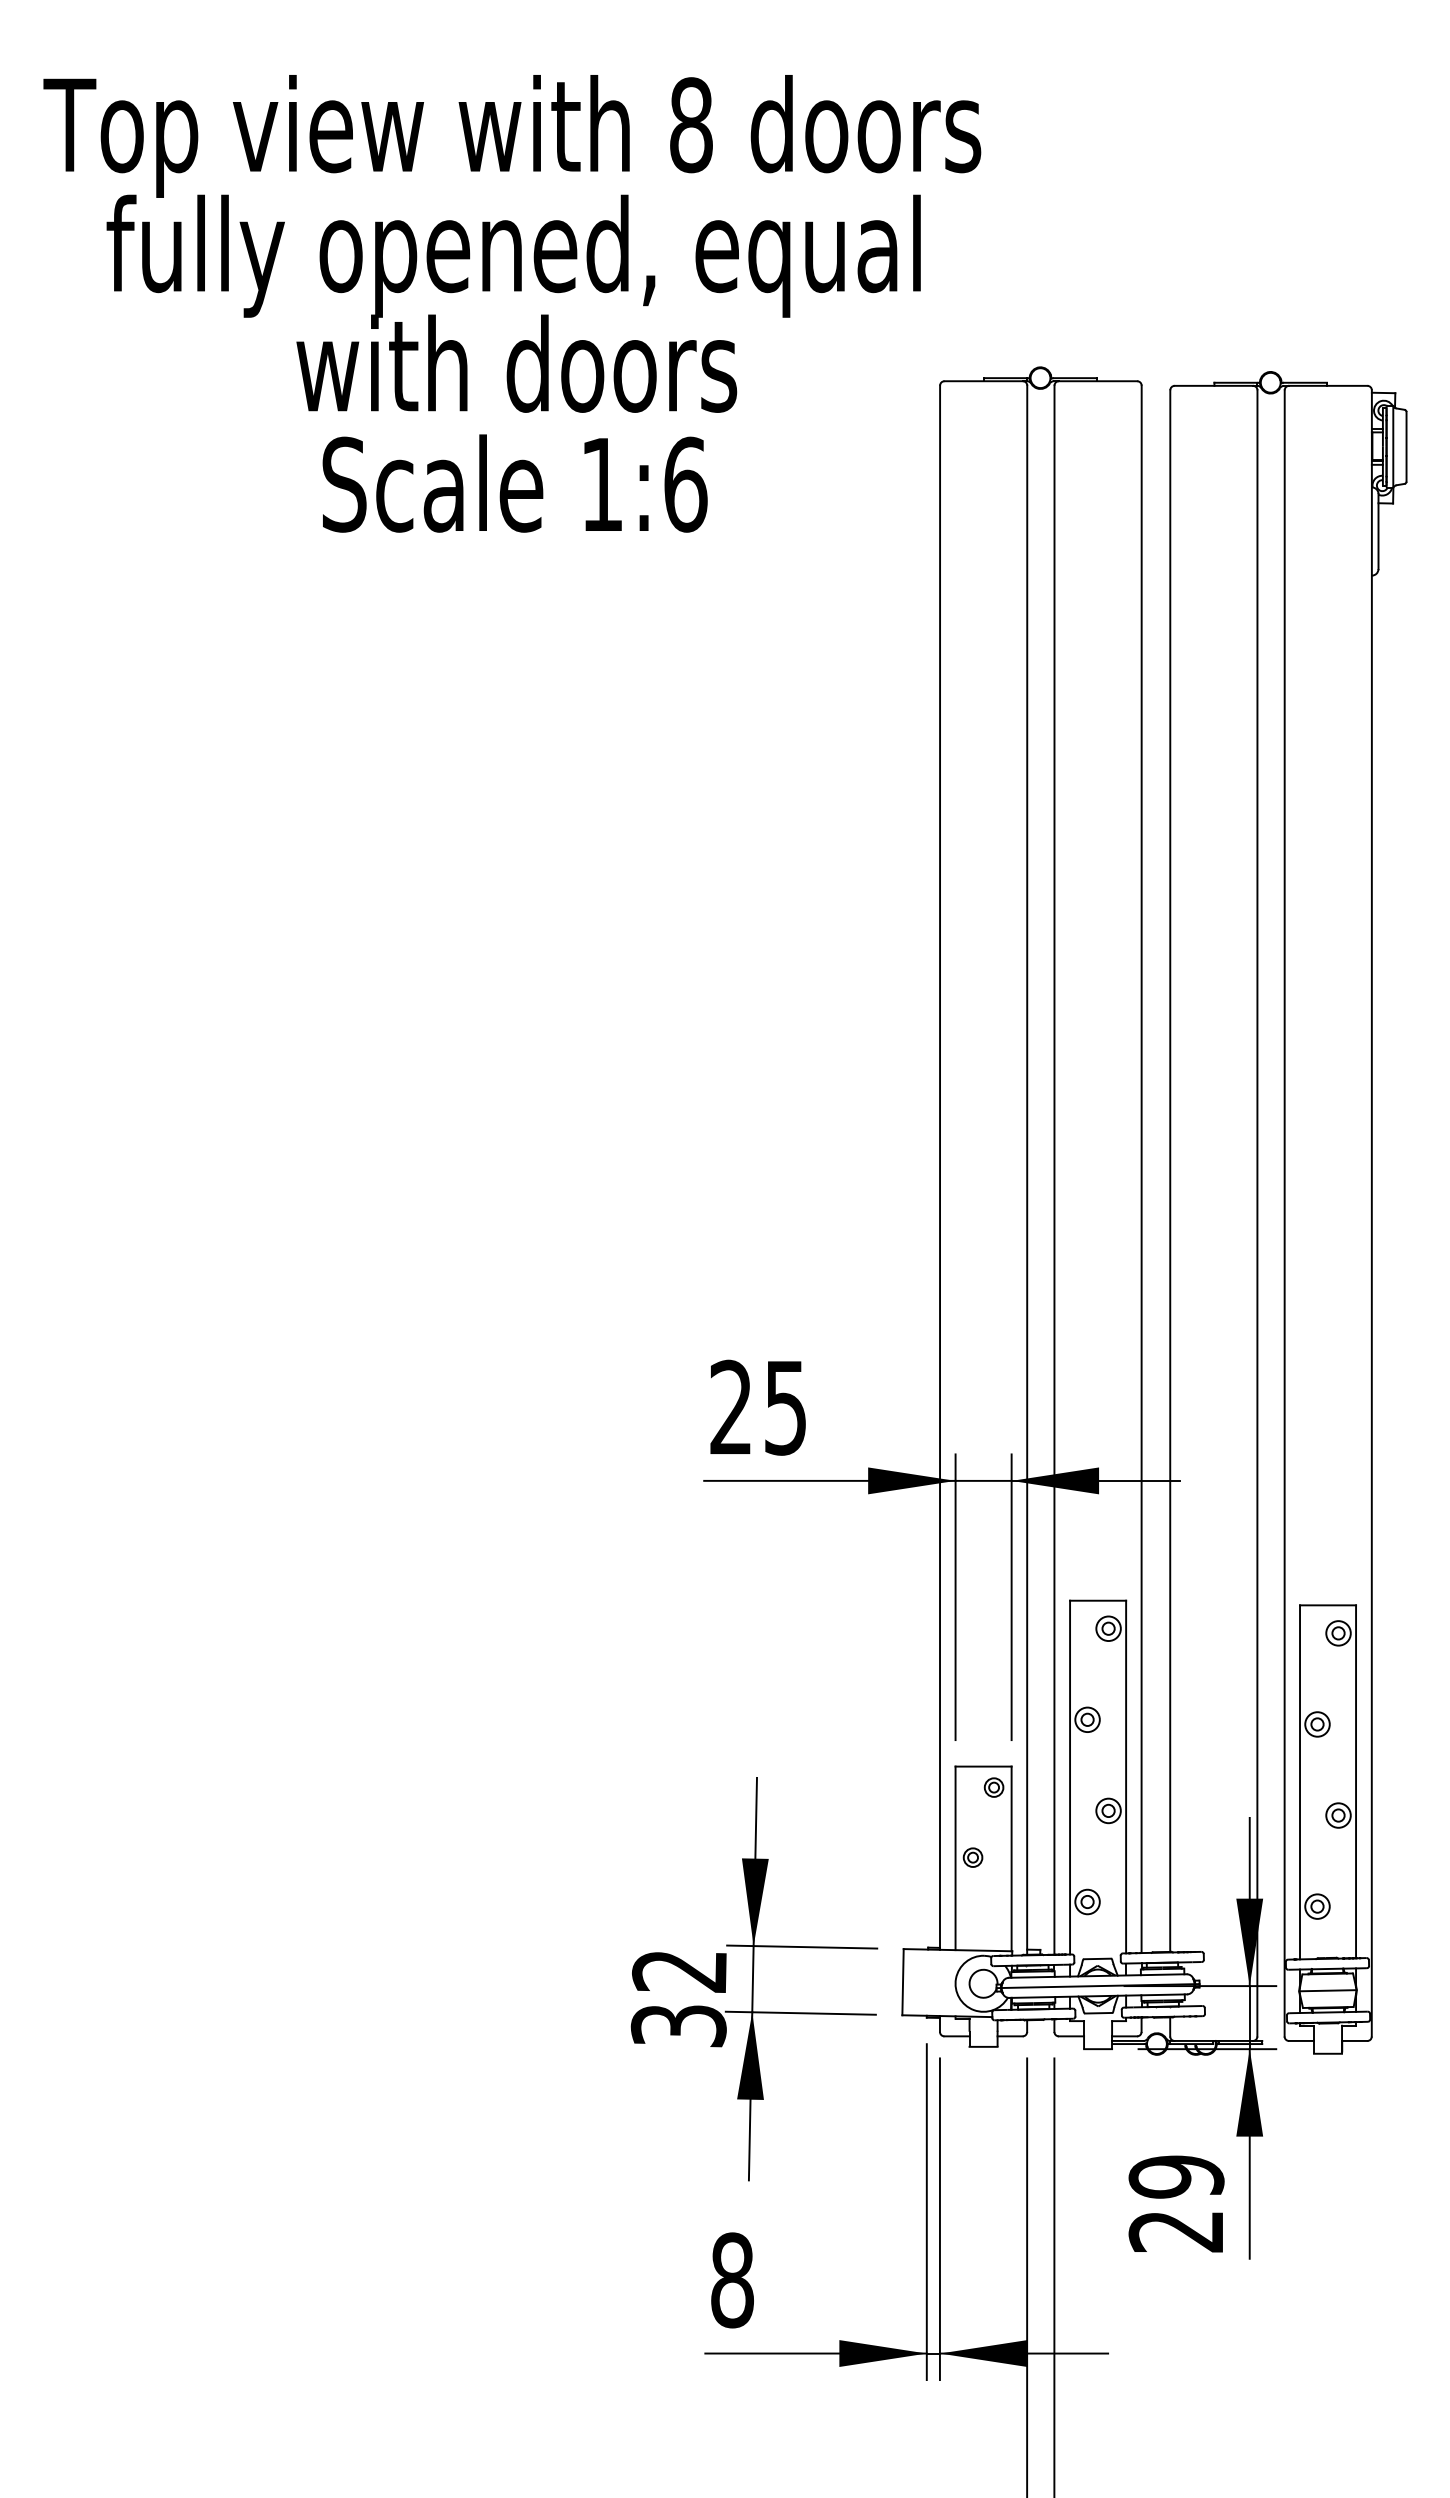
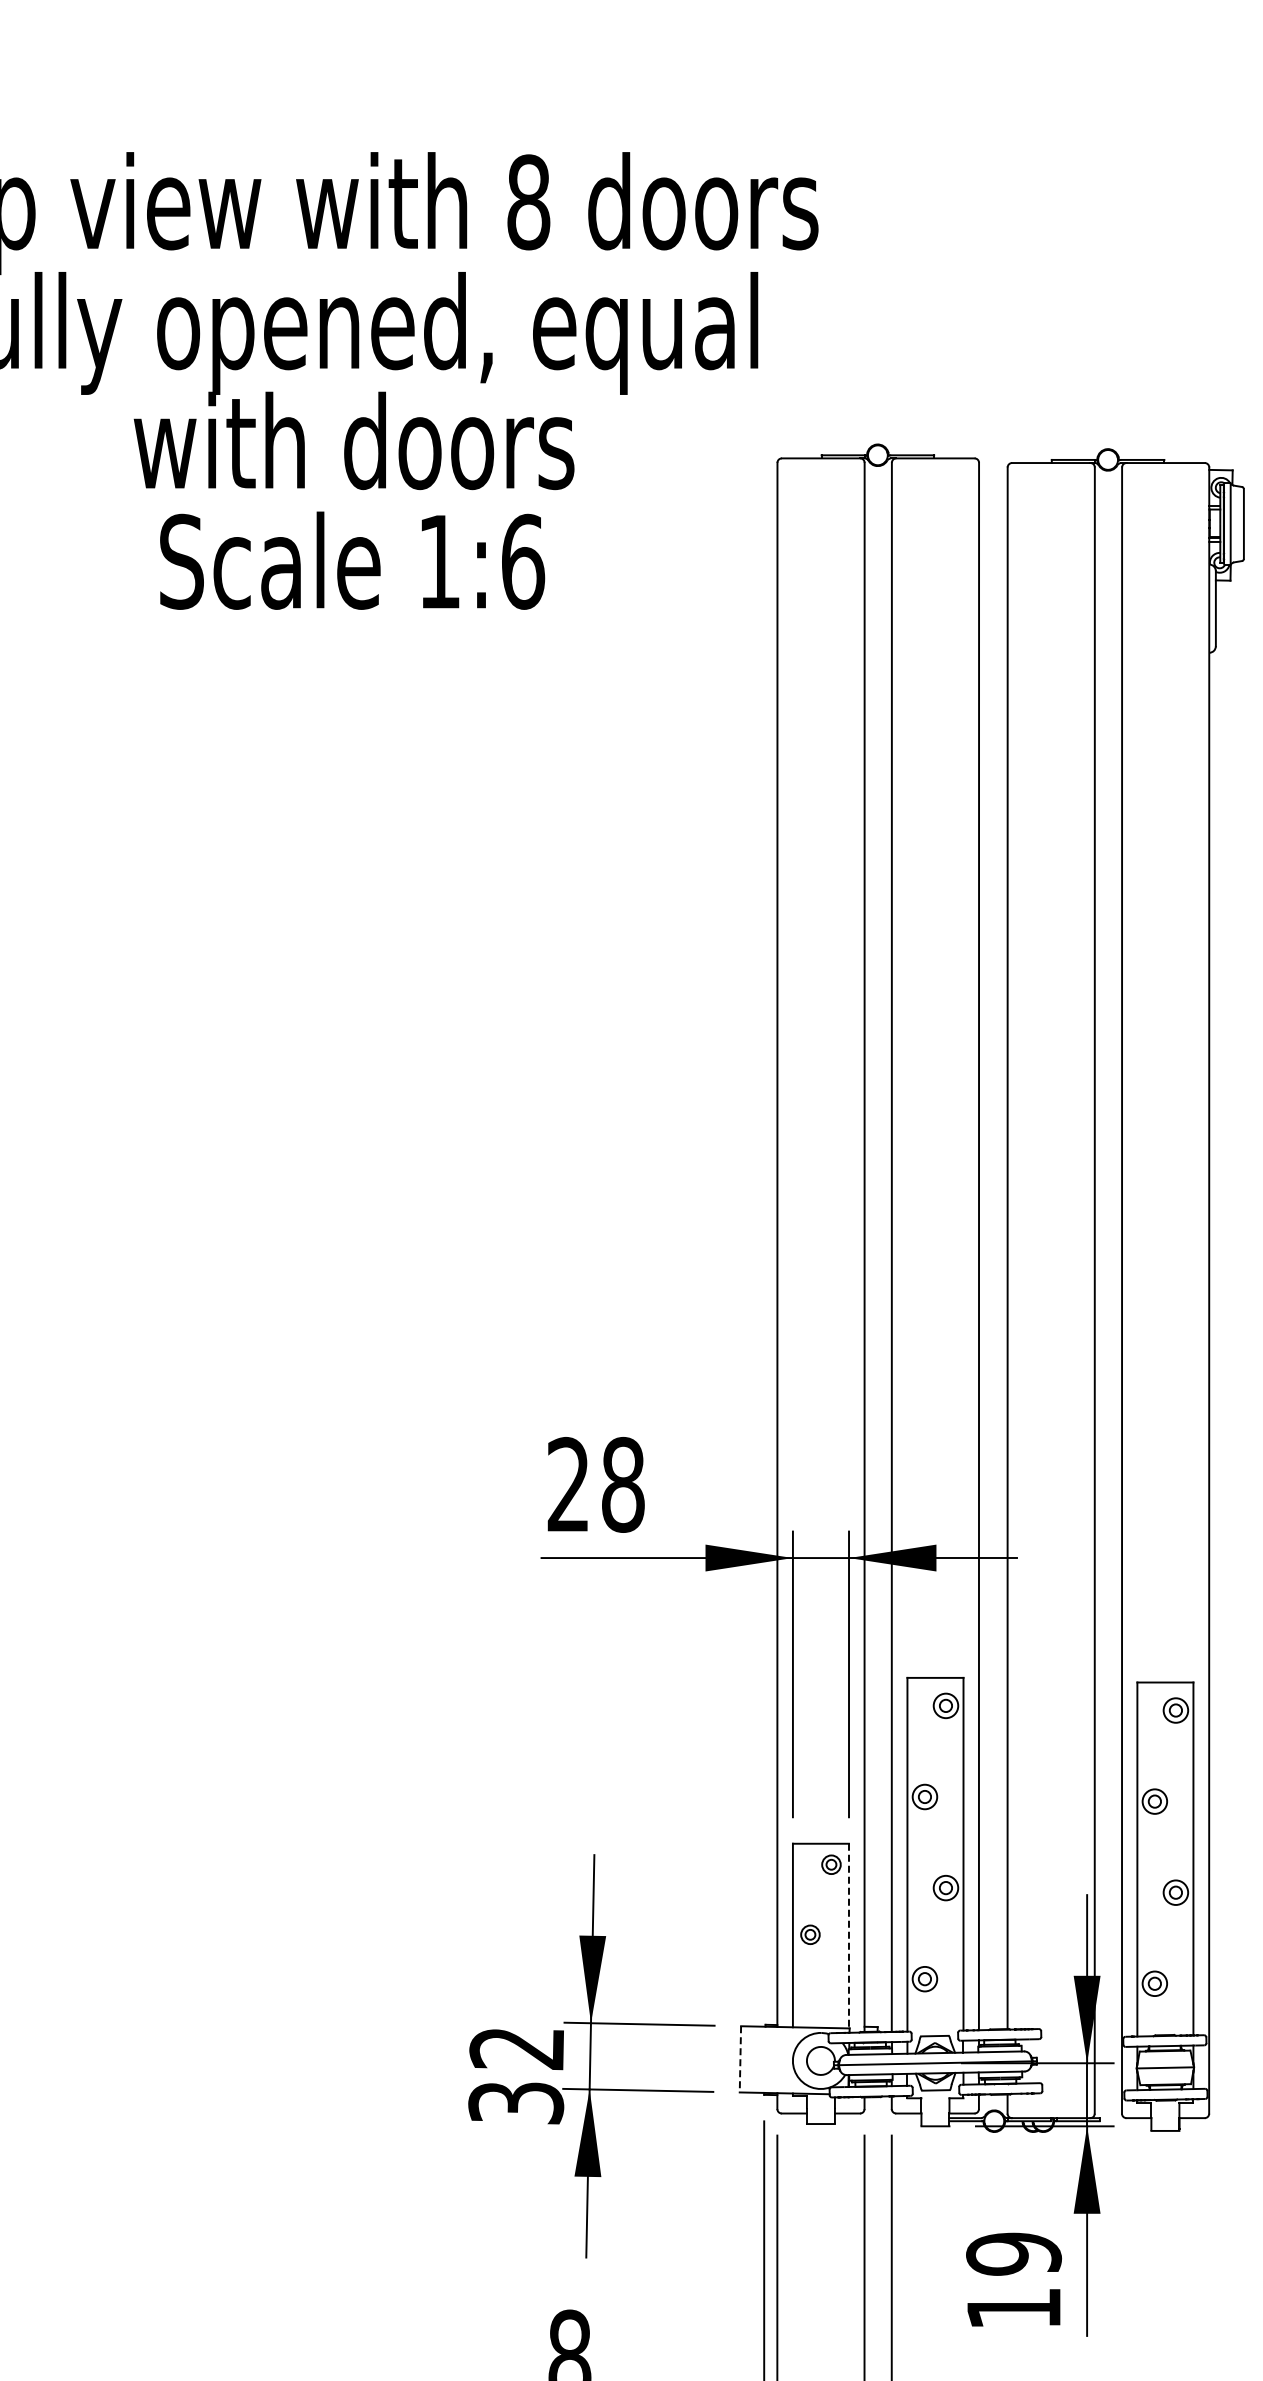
text: (785, 1407) -> (622, 1484), 25 -> 28
line: (1011, 1859) -> (848, 1936), solid -> dashed
line: (903, 1982) -> (740, 2059), solid -> dashed
text: (1175, 2232) -> (1012, 2309), 29 -> 19

